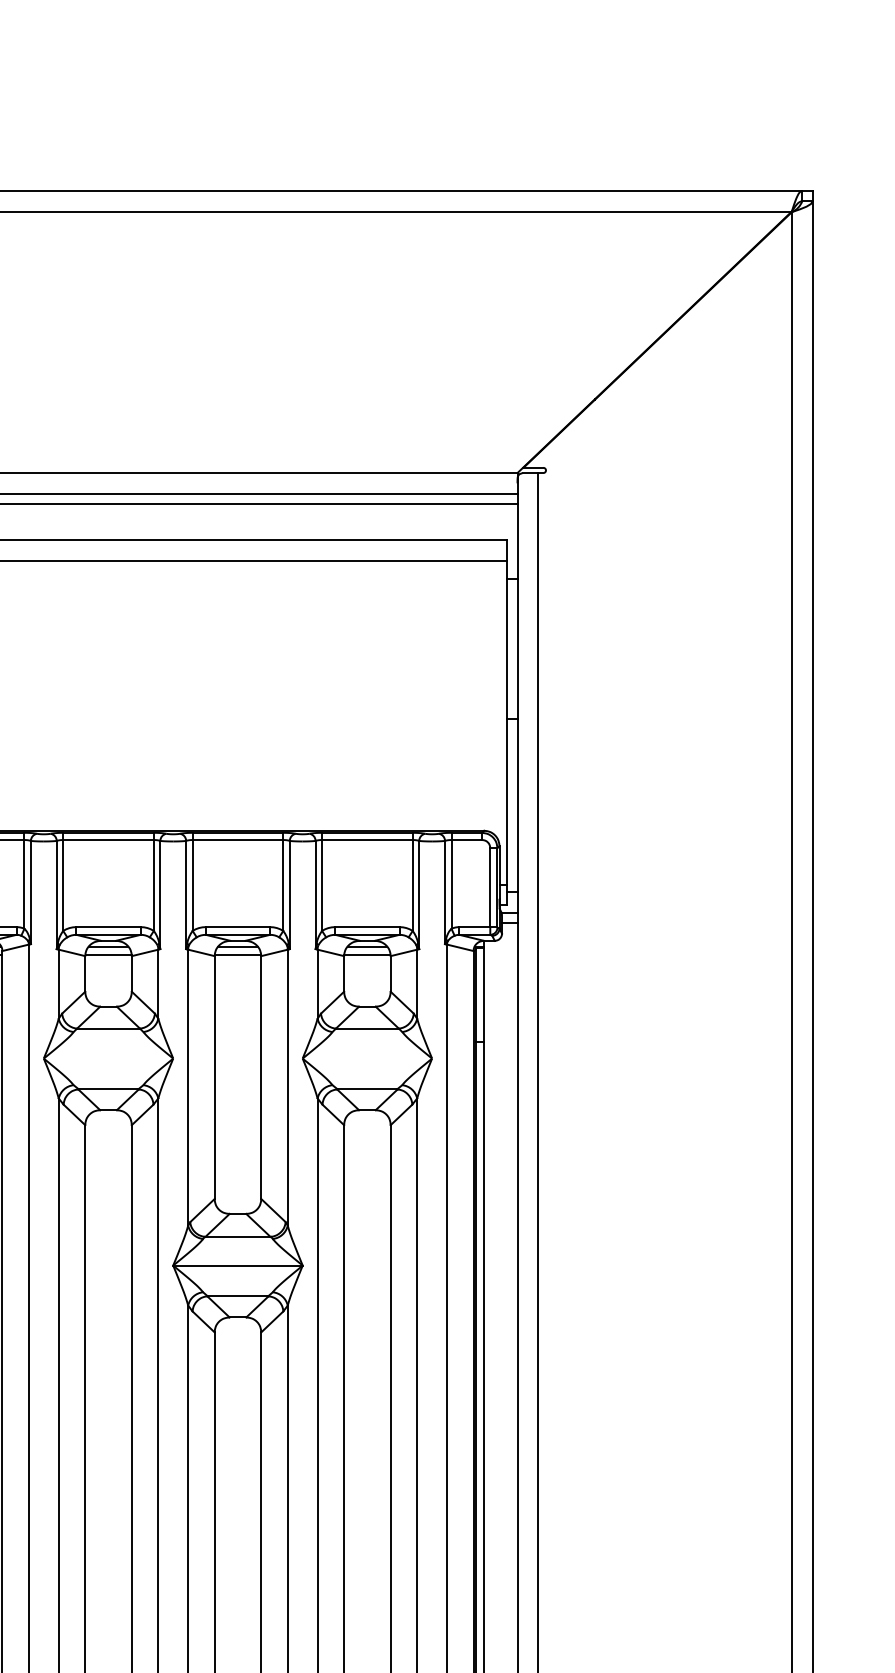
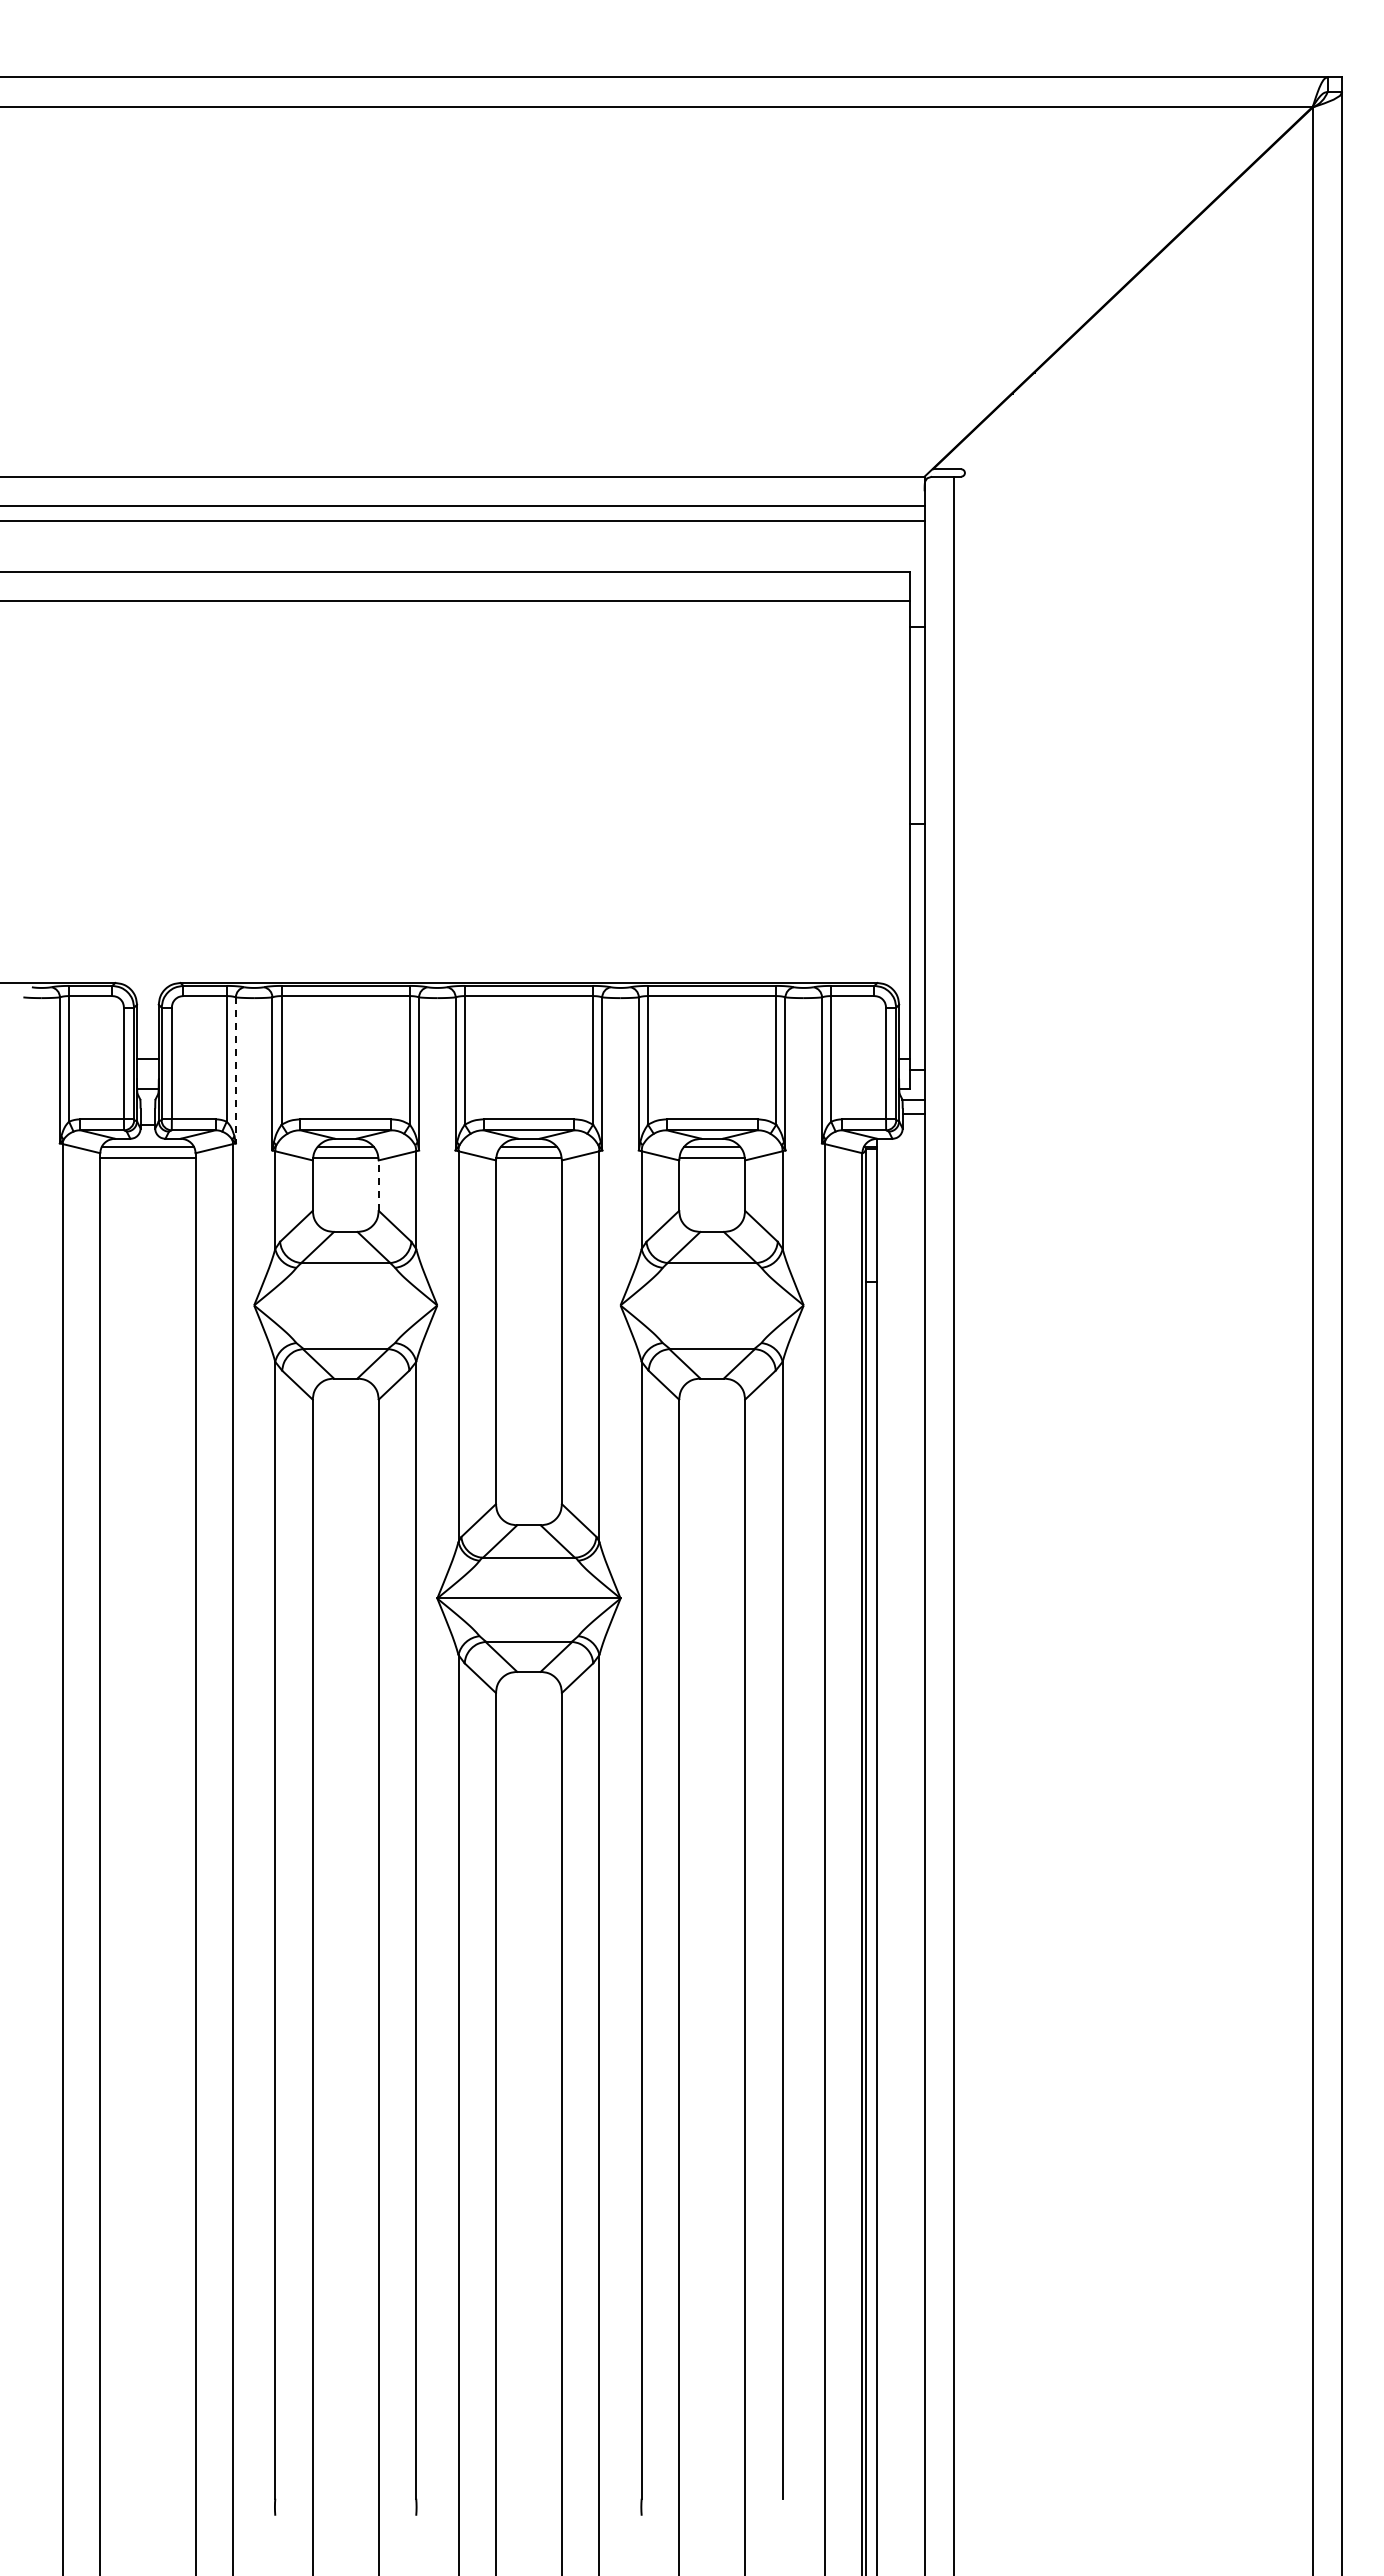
line: (30, 892) -> (235, 1070), solid -> dashed
line: (131, 973) -> (378, 1185), solid -> dashed

